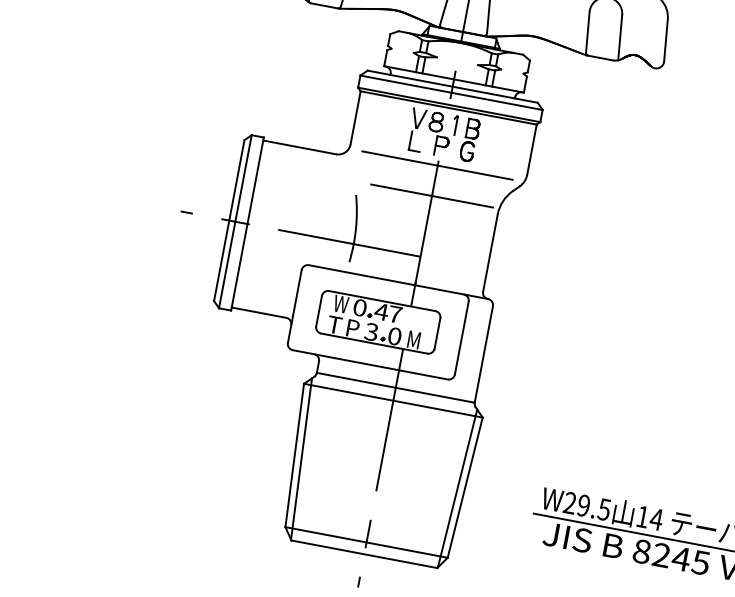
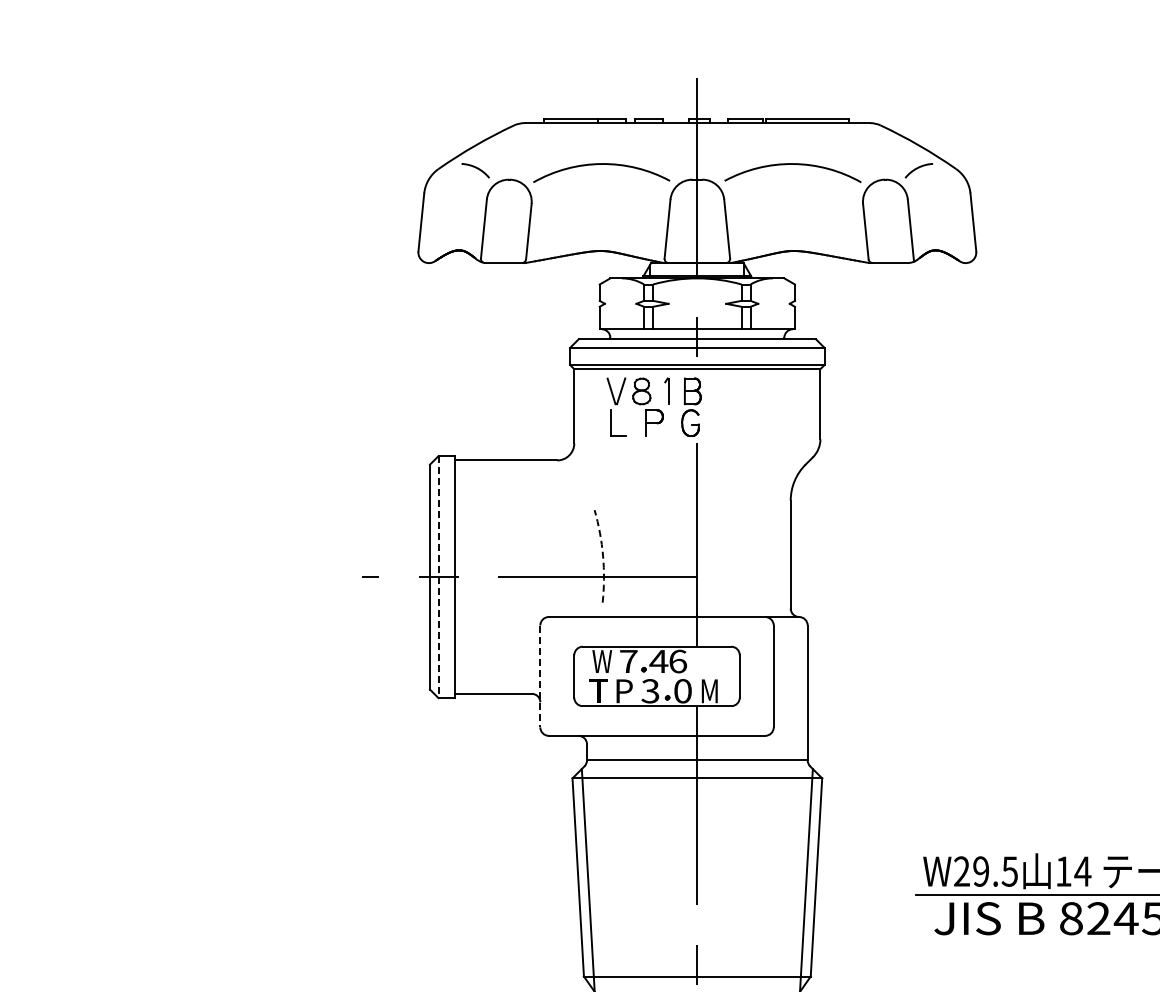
part: (443, 134) -> (653, 406), moved
line: (437, 165) -> (696, 449), removed
line: (432, 196) -> (697, 492), removed
line: (235, 222) -> (438, 577), solid -> dashed
arc: (356, 229) -> (603, 556), solid -> dashed
line: (294, 306) -> (540, 676), solid -> dashed
text: (359, 307) -> (628, 661), 0 -> 7
text: (395, 314) -> (678, 661), 7 -> 6

